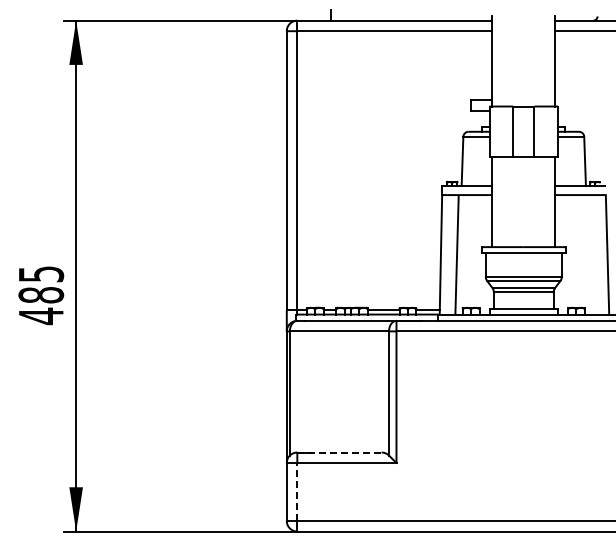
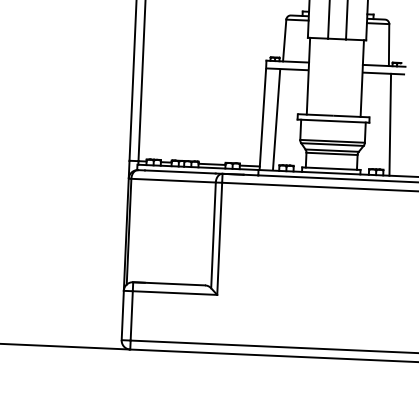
line: (607, 254) -> (390, 124), moved
line: (339, 452) -> (169, 283), dashed -> solid
line: (297, 492) -> (131, 316), dashed -> solid

